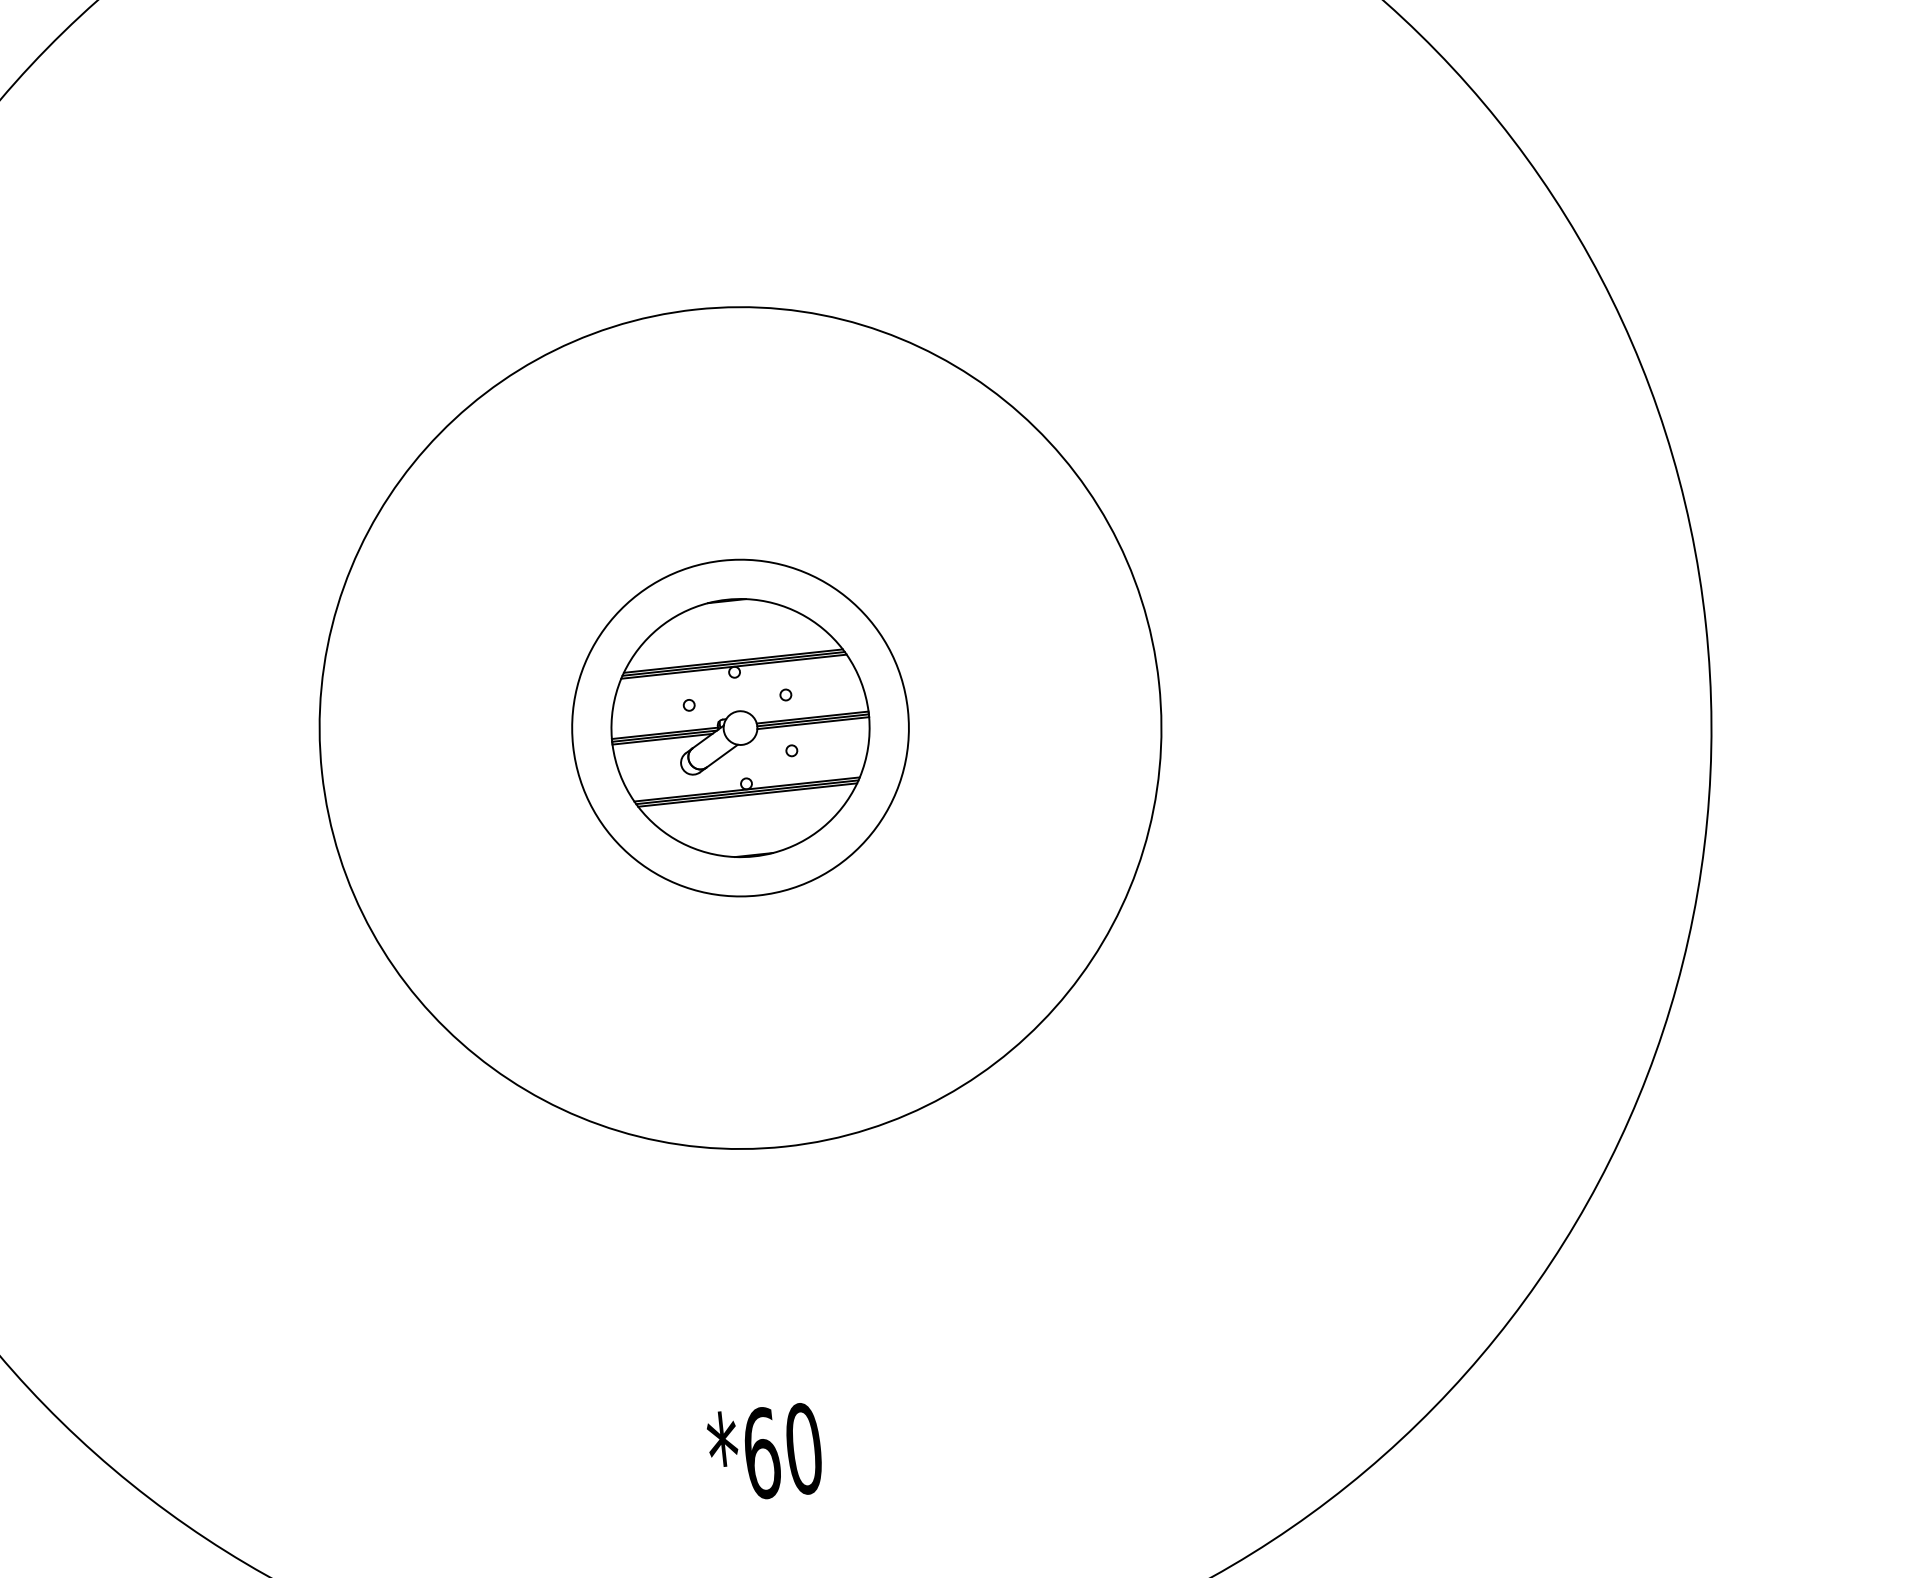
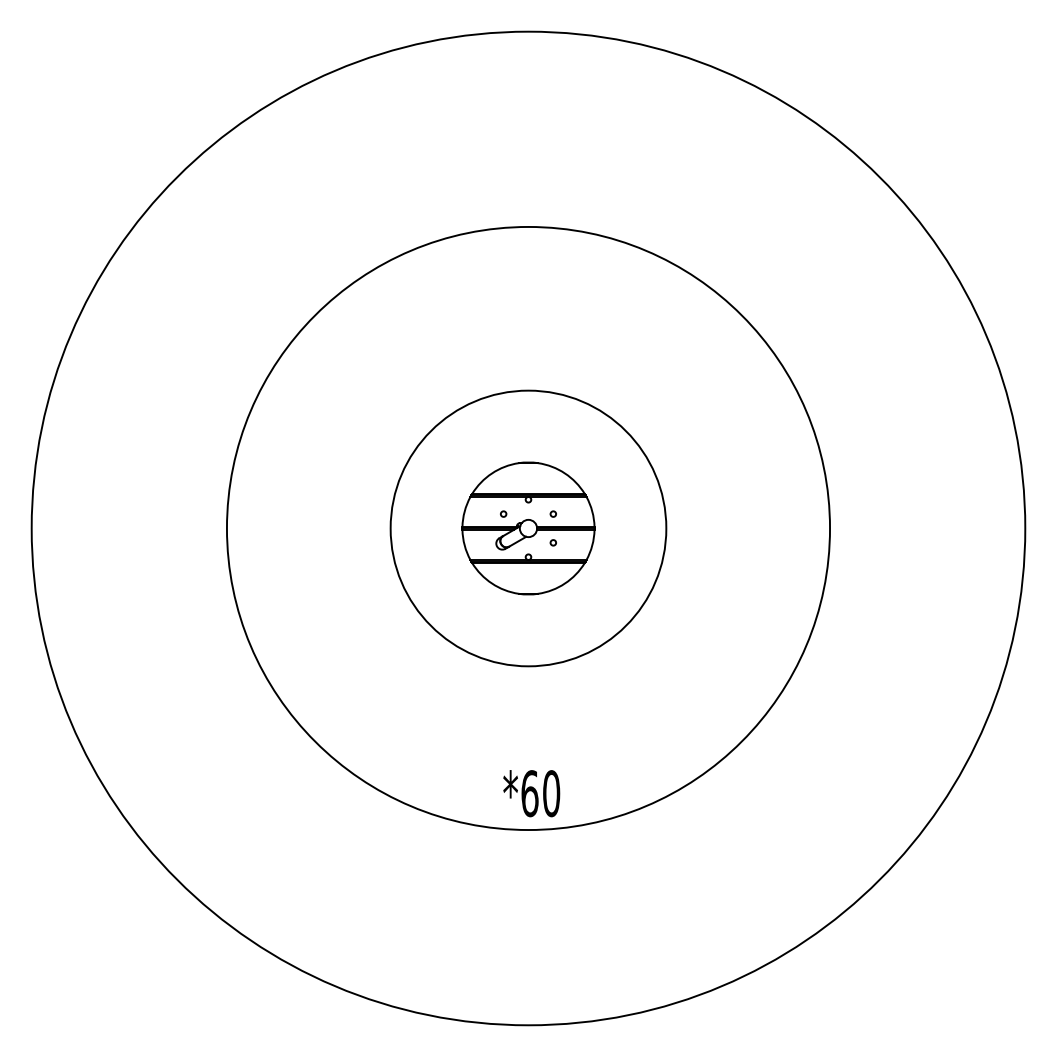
circle: (740, 728) -> (528, 528), size x1.4
circle: (740, 728) -> (528, 528), size x1.6
text: (764, 1452) -> (531, 793), moved

